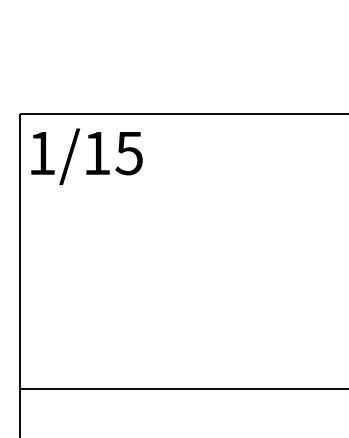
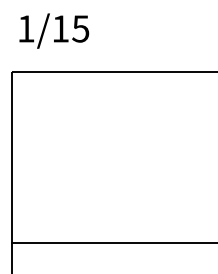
text: (87, 155) -> (54, 30), moved

